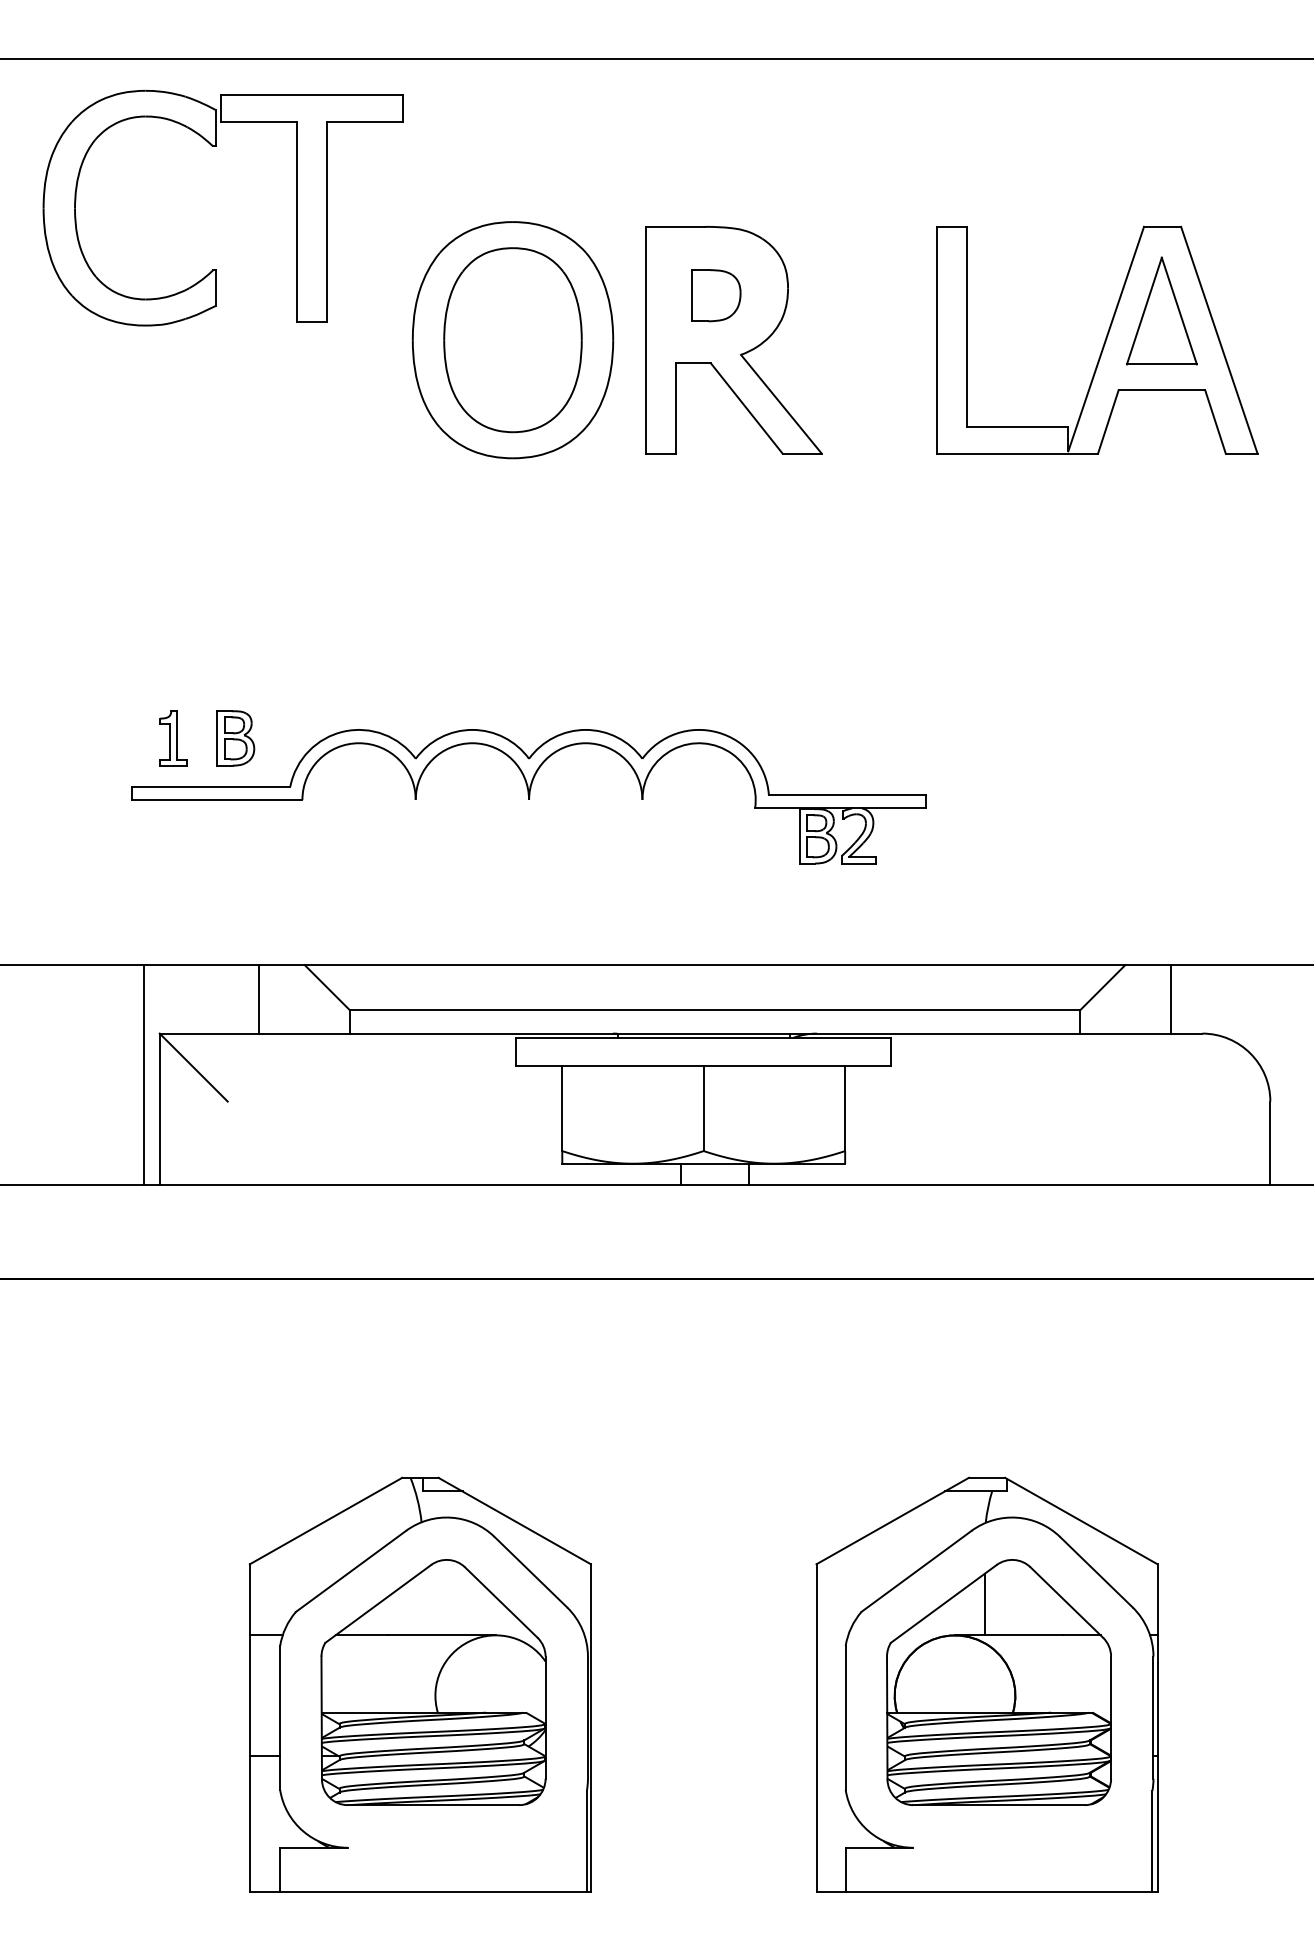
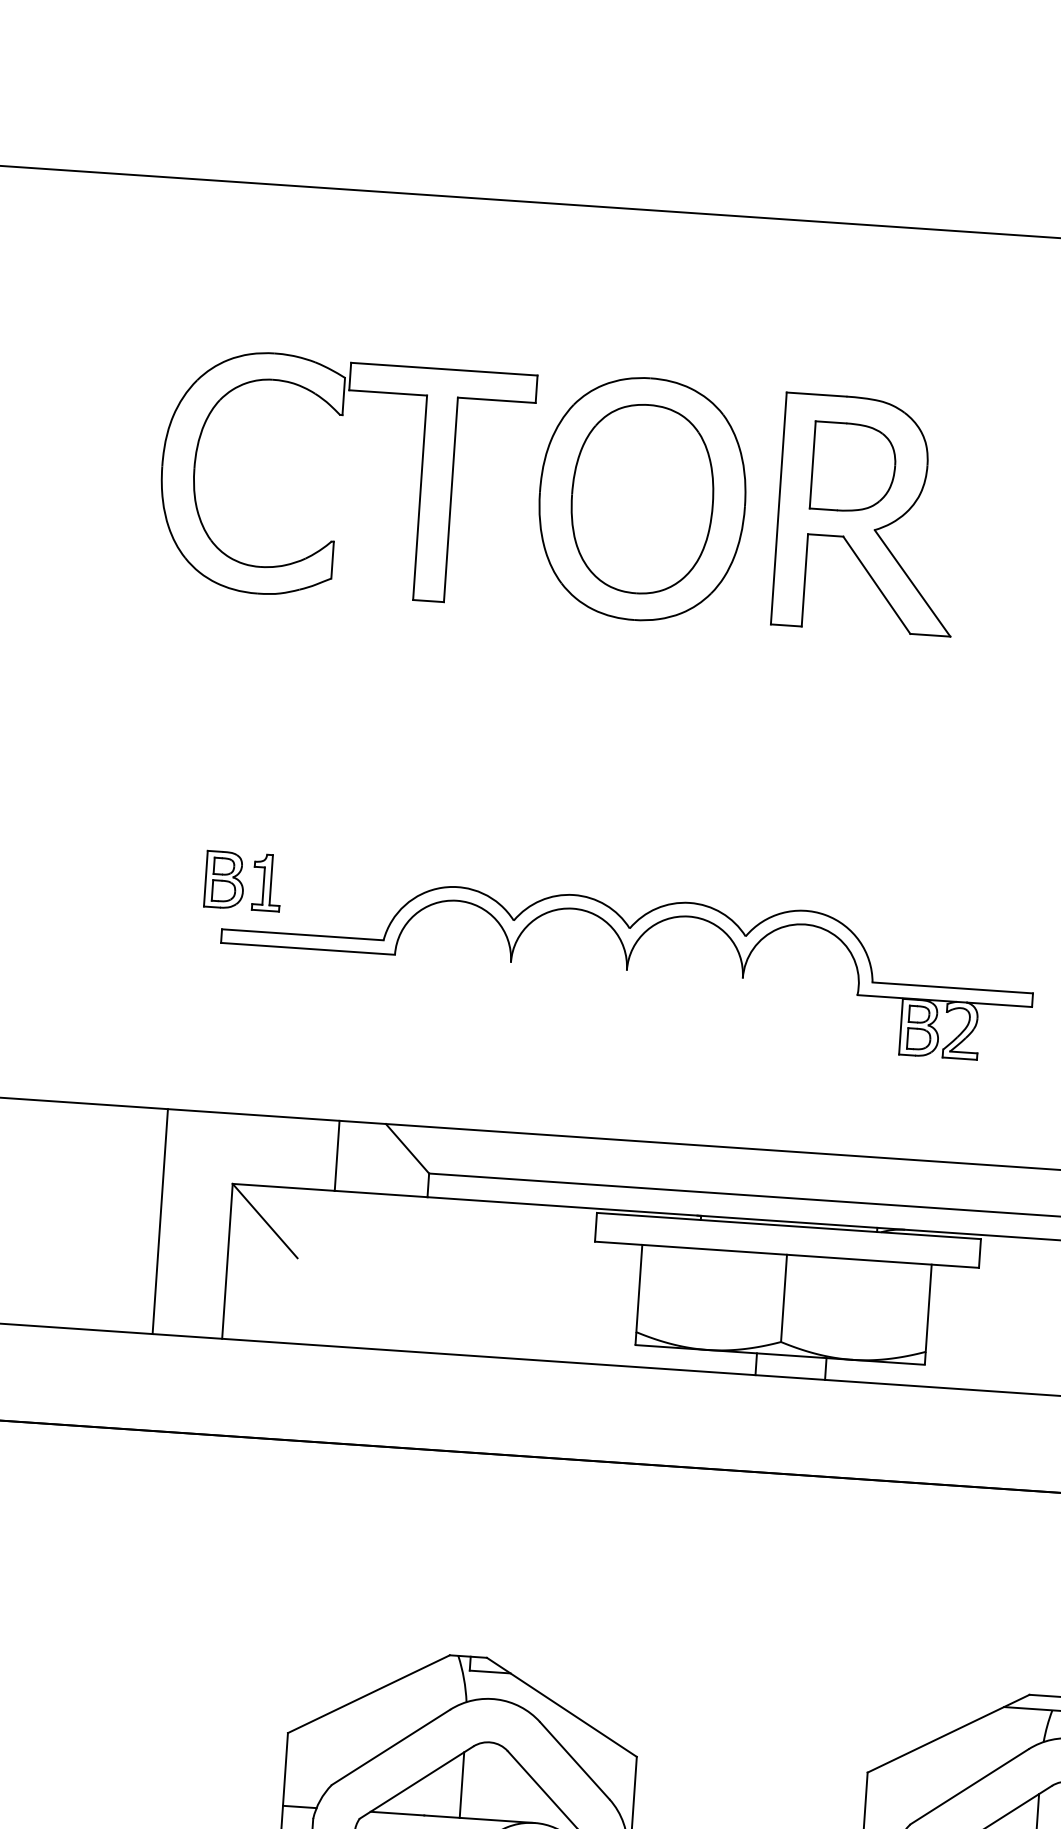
part: (216, 146) -> (343, 415), moved
part: (716, 295) -> (853, 467), size x1.67
part: (235, 738) -> (224, 880), moved
line: (143, 1075) -> (160, 1222), moved
line: (422, 1603) -> (461, 1785), added

